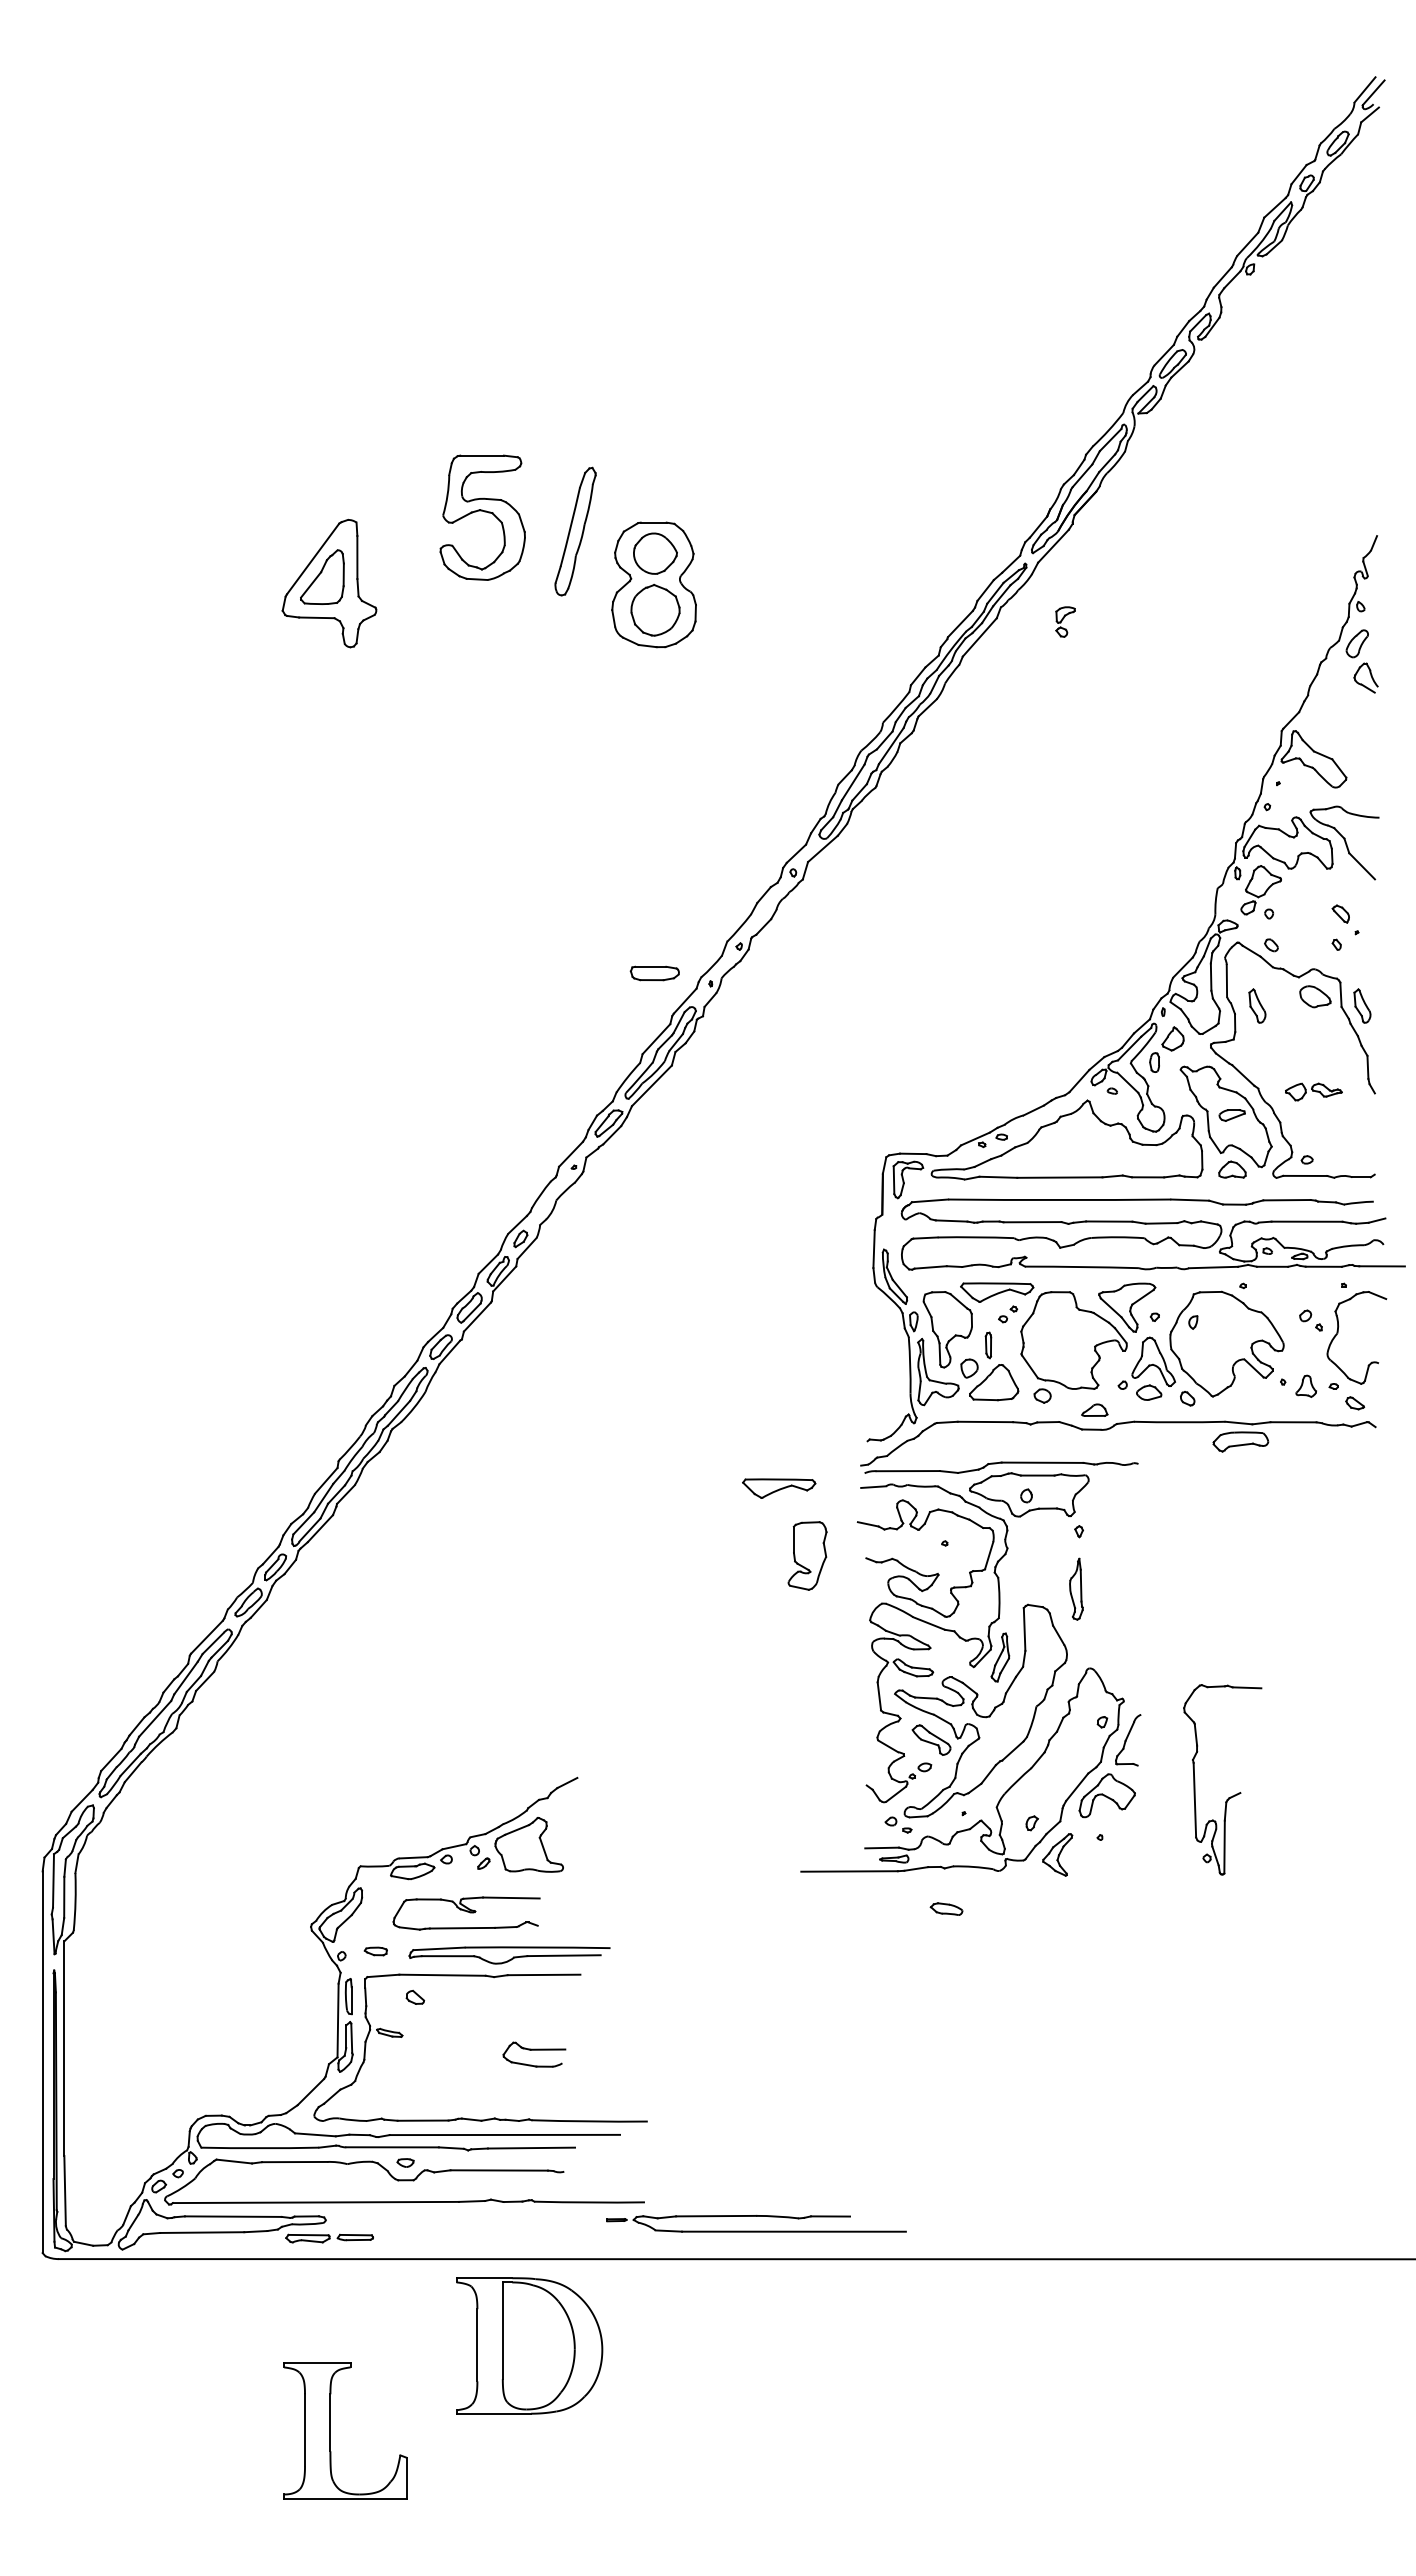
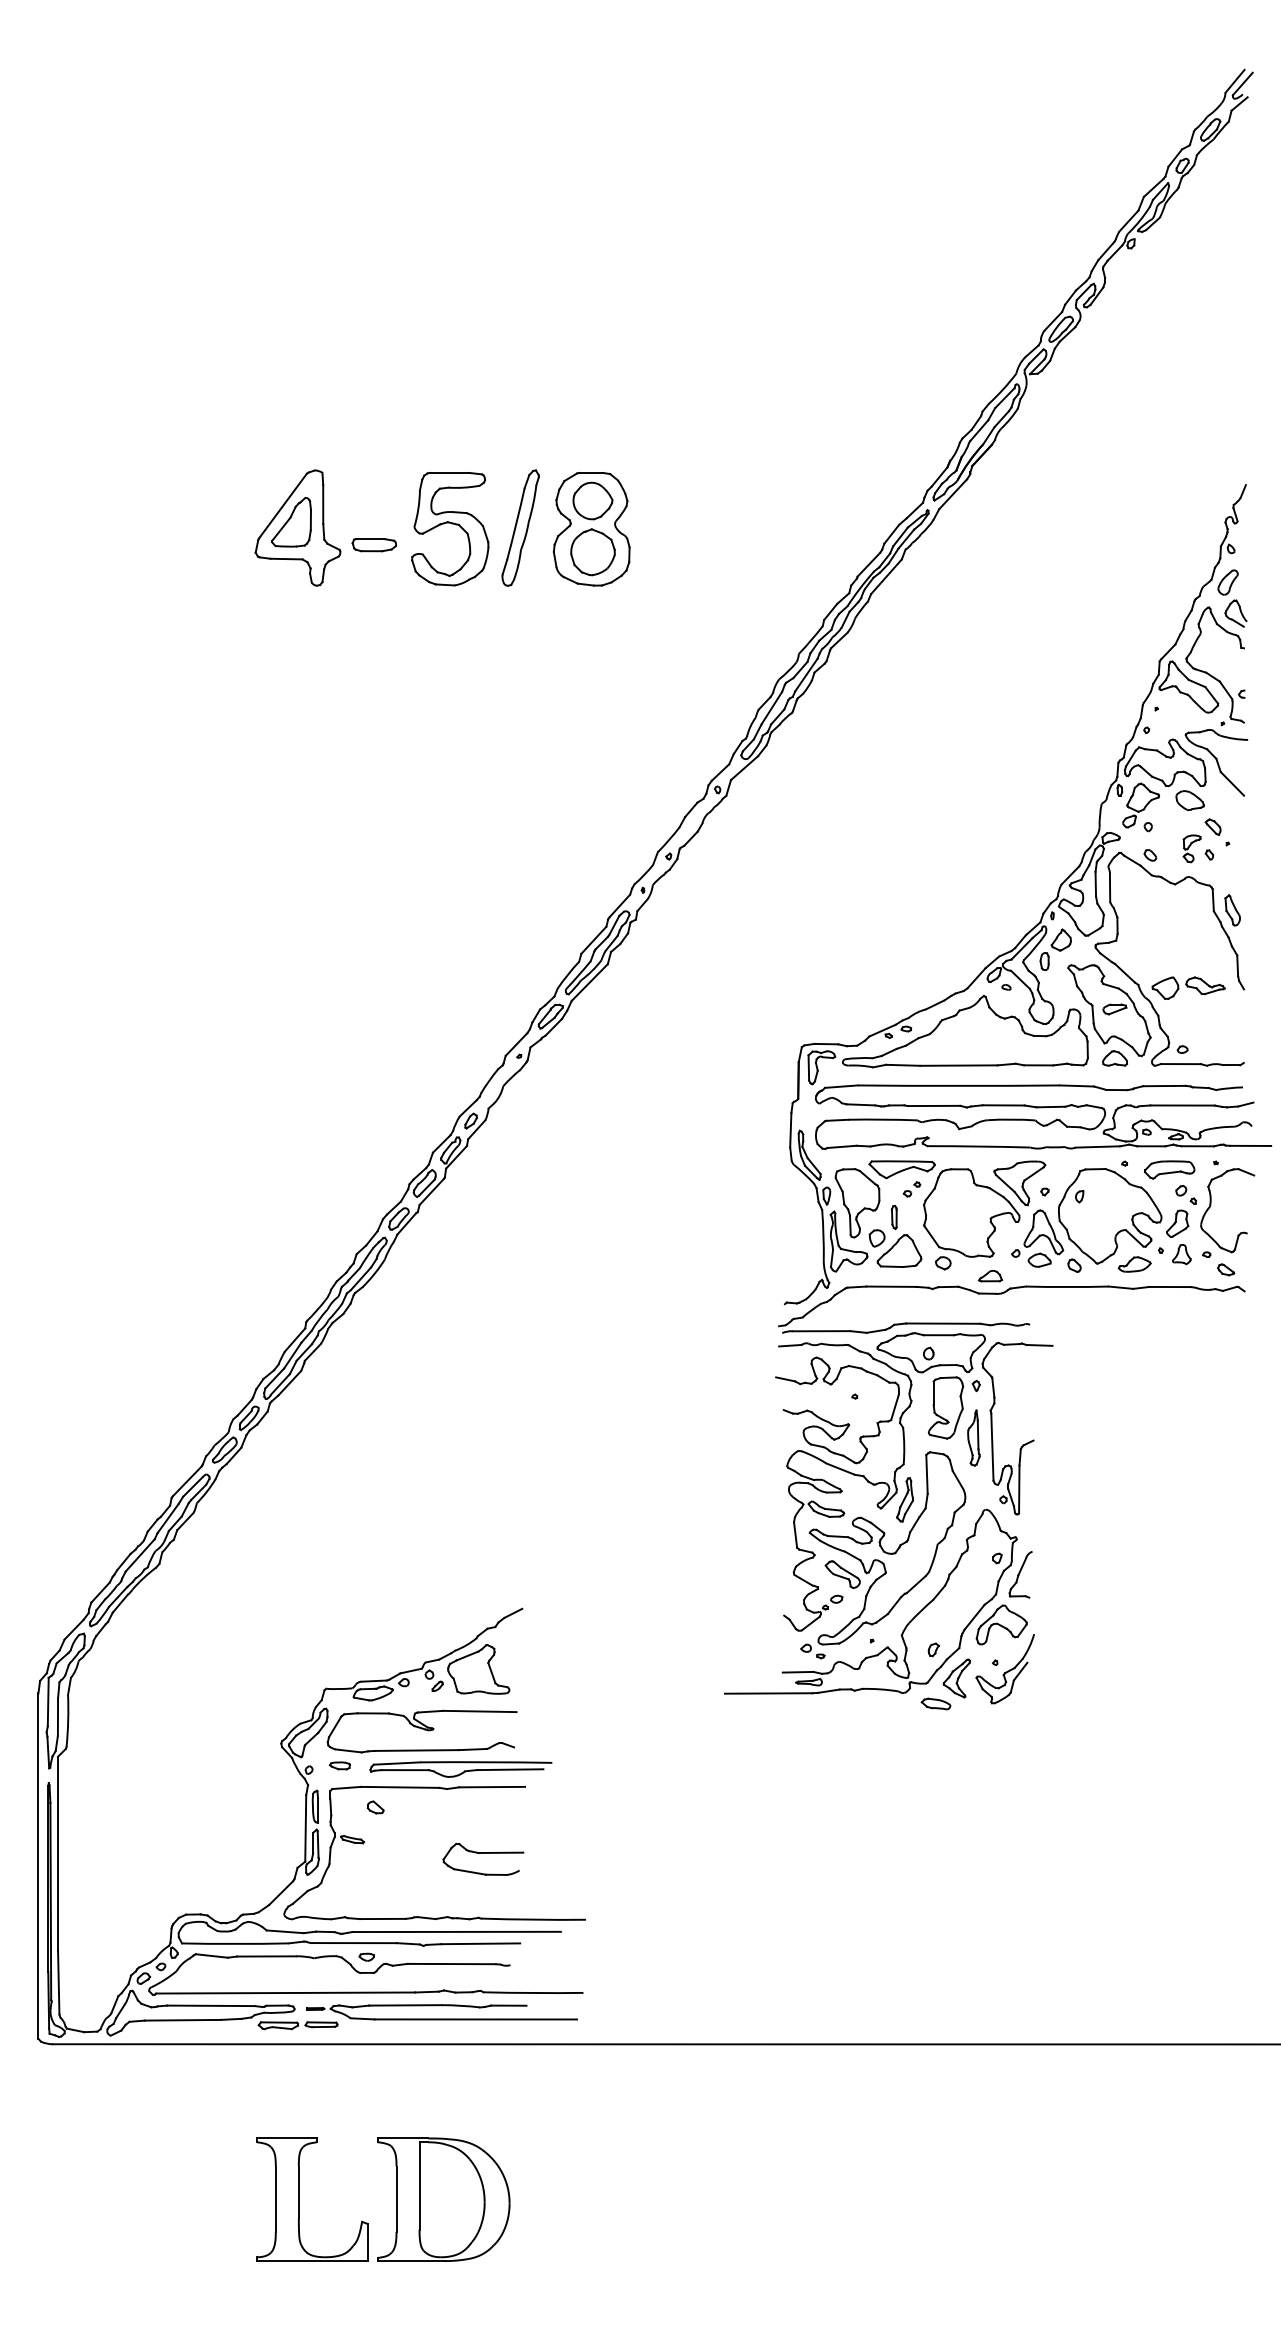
part: (482, 517) -> (450, 528), moved
part: (575, 531) -> (520, 527), moved
part: (1065, 621) -> (1192, 848), moved
part: (1338, 745) -> (1211, 674), added
part: (654, 973) -> (374, 545), moved
part: (1315, 996) -> (1190, 800), moved
part: (1257, 1005) -> (1137, 909), removed
part: (1313, 1091) -> (1188, 987), size x1.43
part: (1301, 1351) -> (1177, 1222), added
part: (1253, 1397) -> (1134, 1264), added
part: (1240, 1441) -> (1169, 1169), moved
part: (779, 1488) -> (705, 1346), removed
part: (807, 1555) -> (945, 1407), moved
part: (1230, 1796) -> (1024, 1443), moved
part: (1110, 1844) -> (1004, 1669), added
part: (946, 1908) -> (935, 1703), moved
part: (466, 1913) -> (421, 1731), size x1.43
part: (534, 2054) -> (483, 1859), size x1.43
part: (756, 2216) -> (441, 2005), moved
part: (529, 2345) -> (443, 2199), moved

